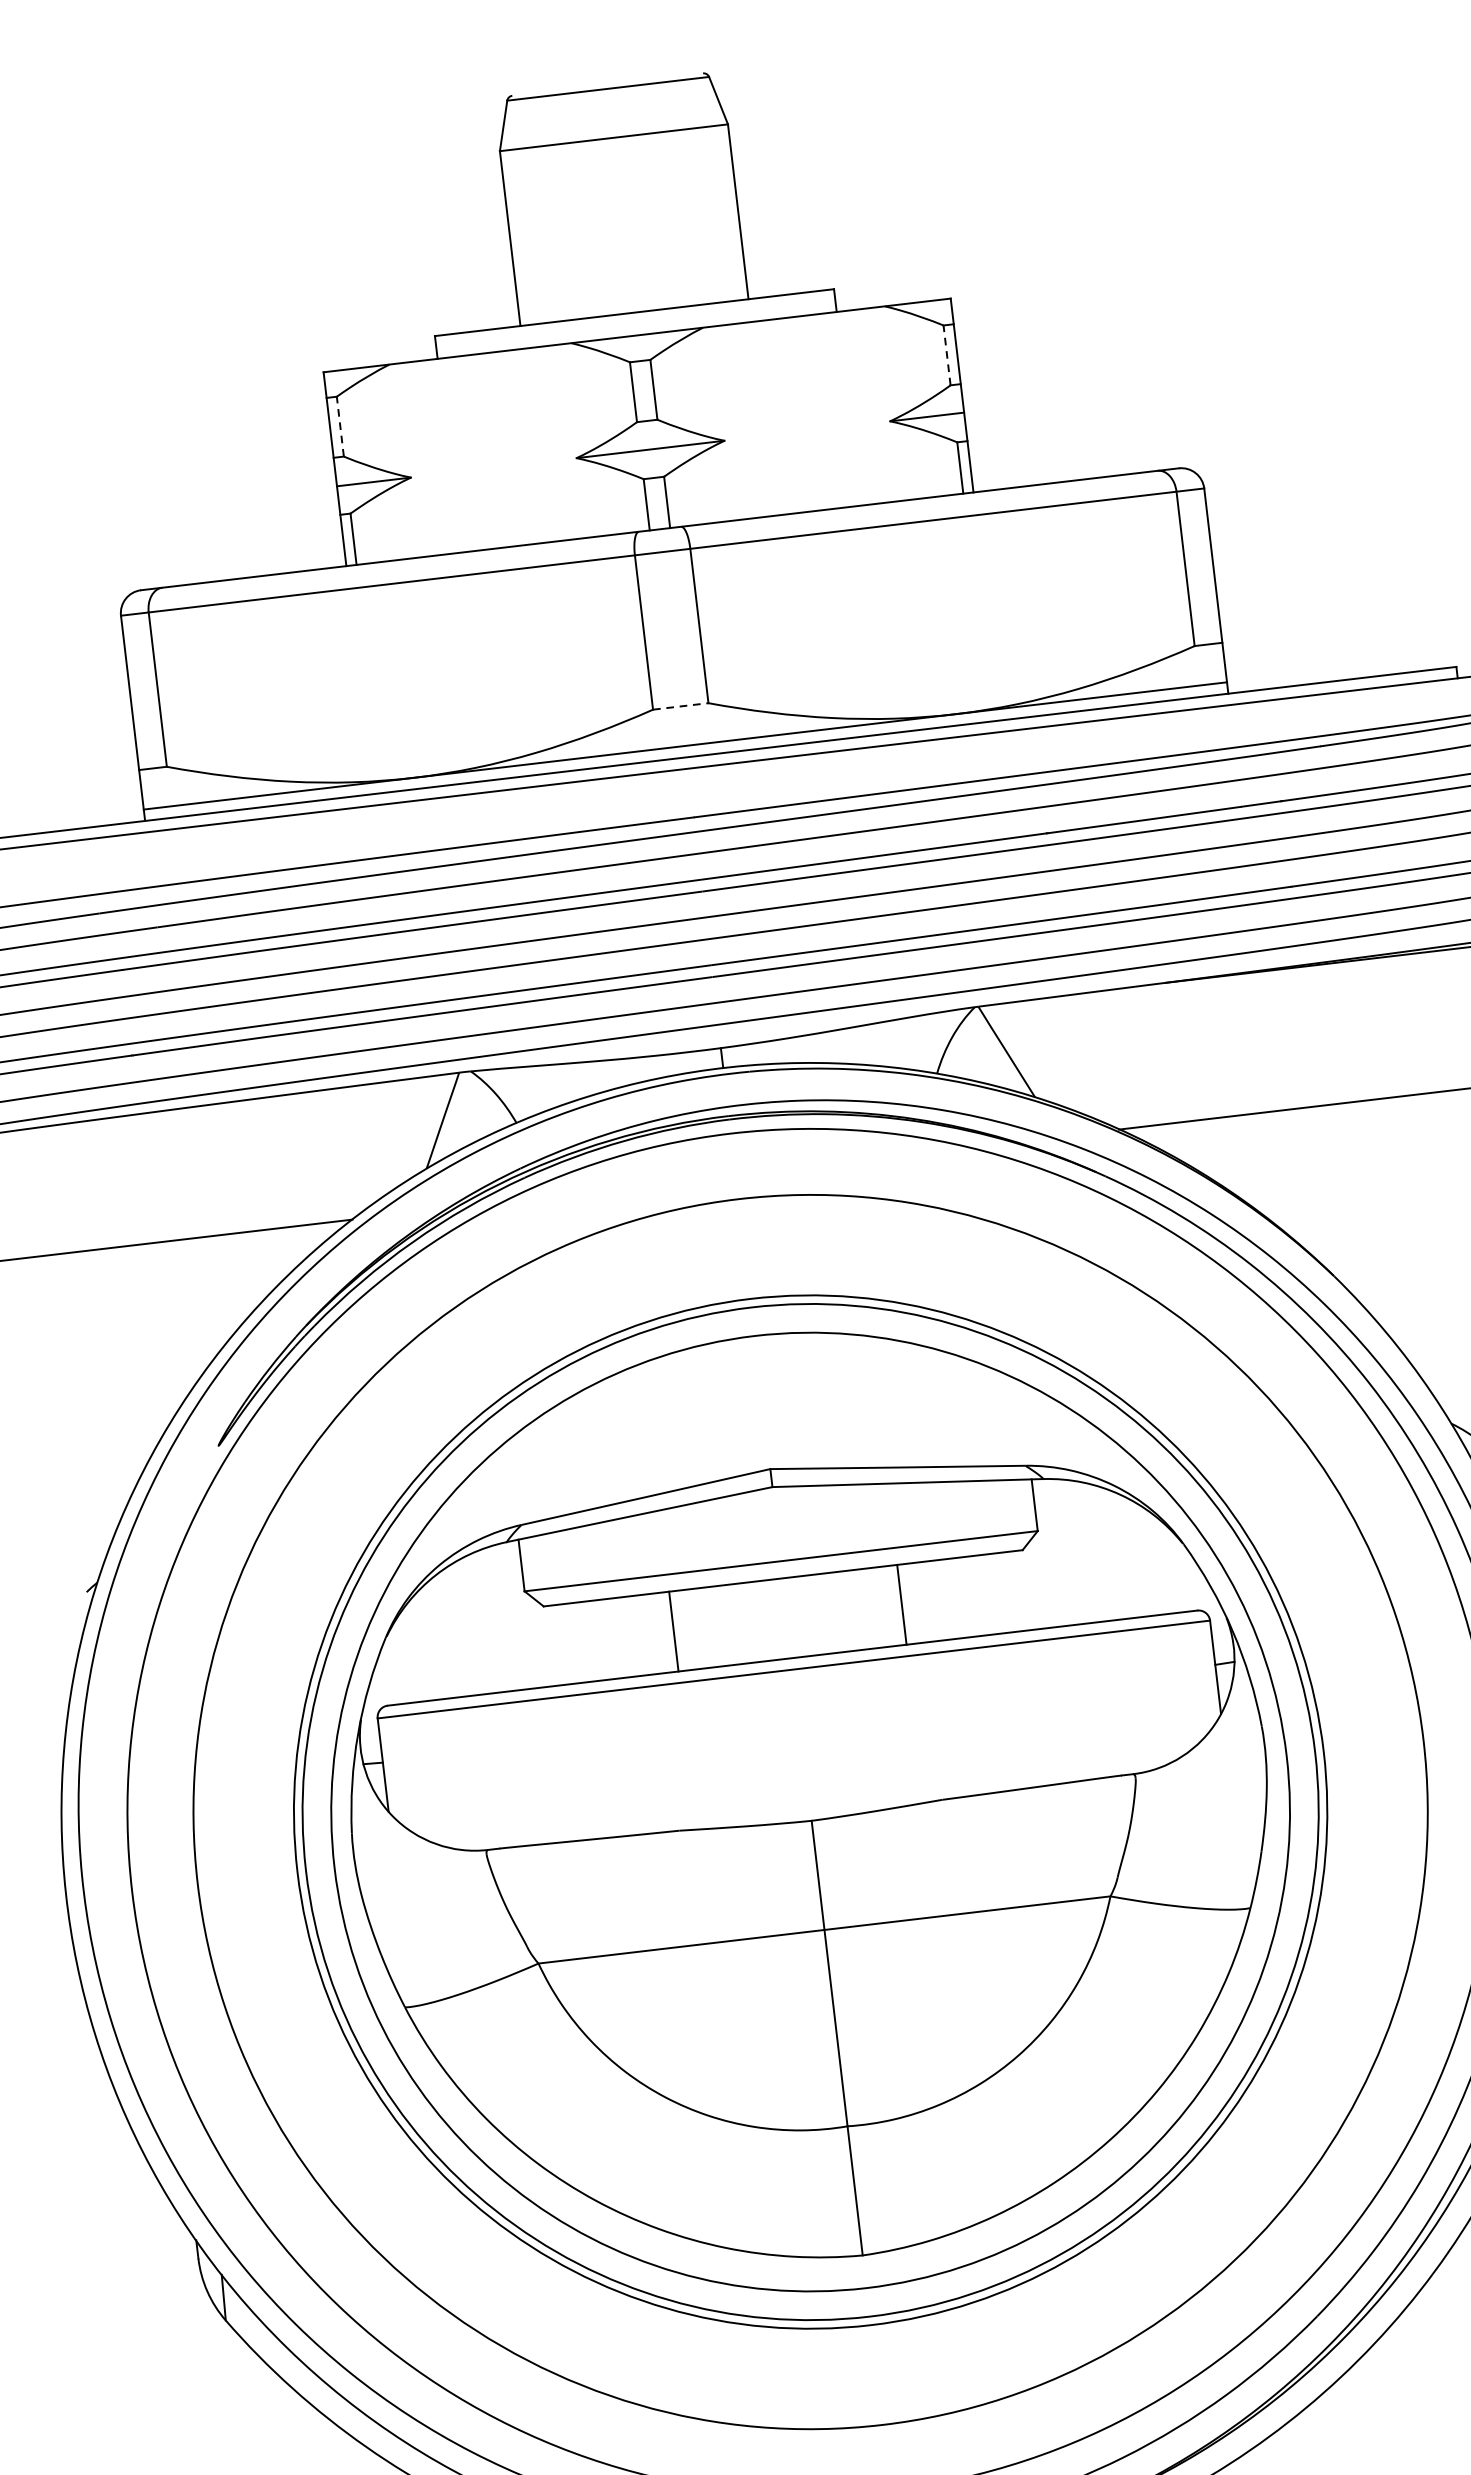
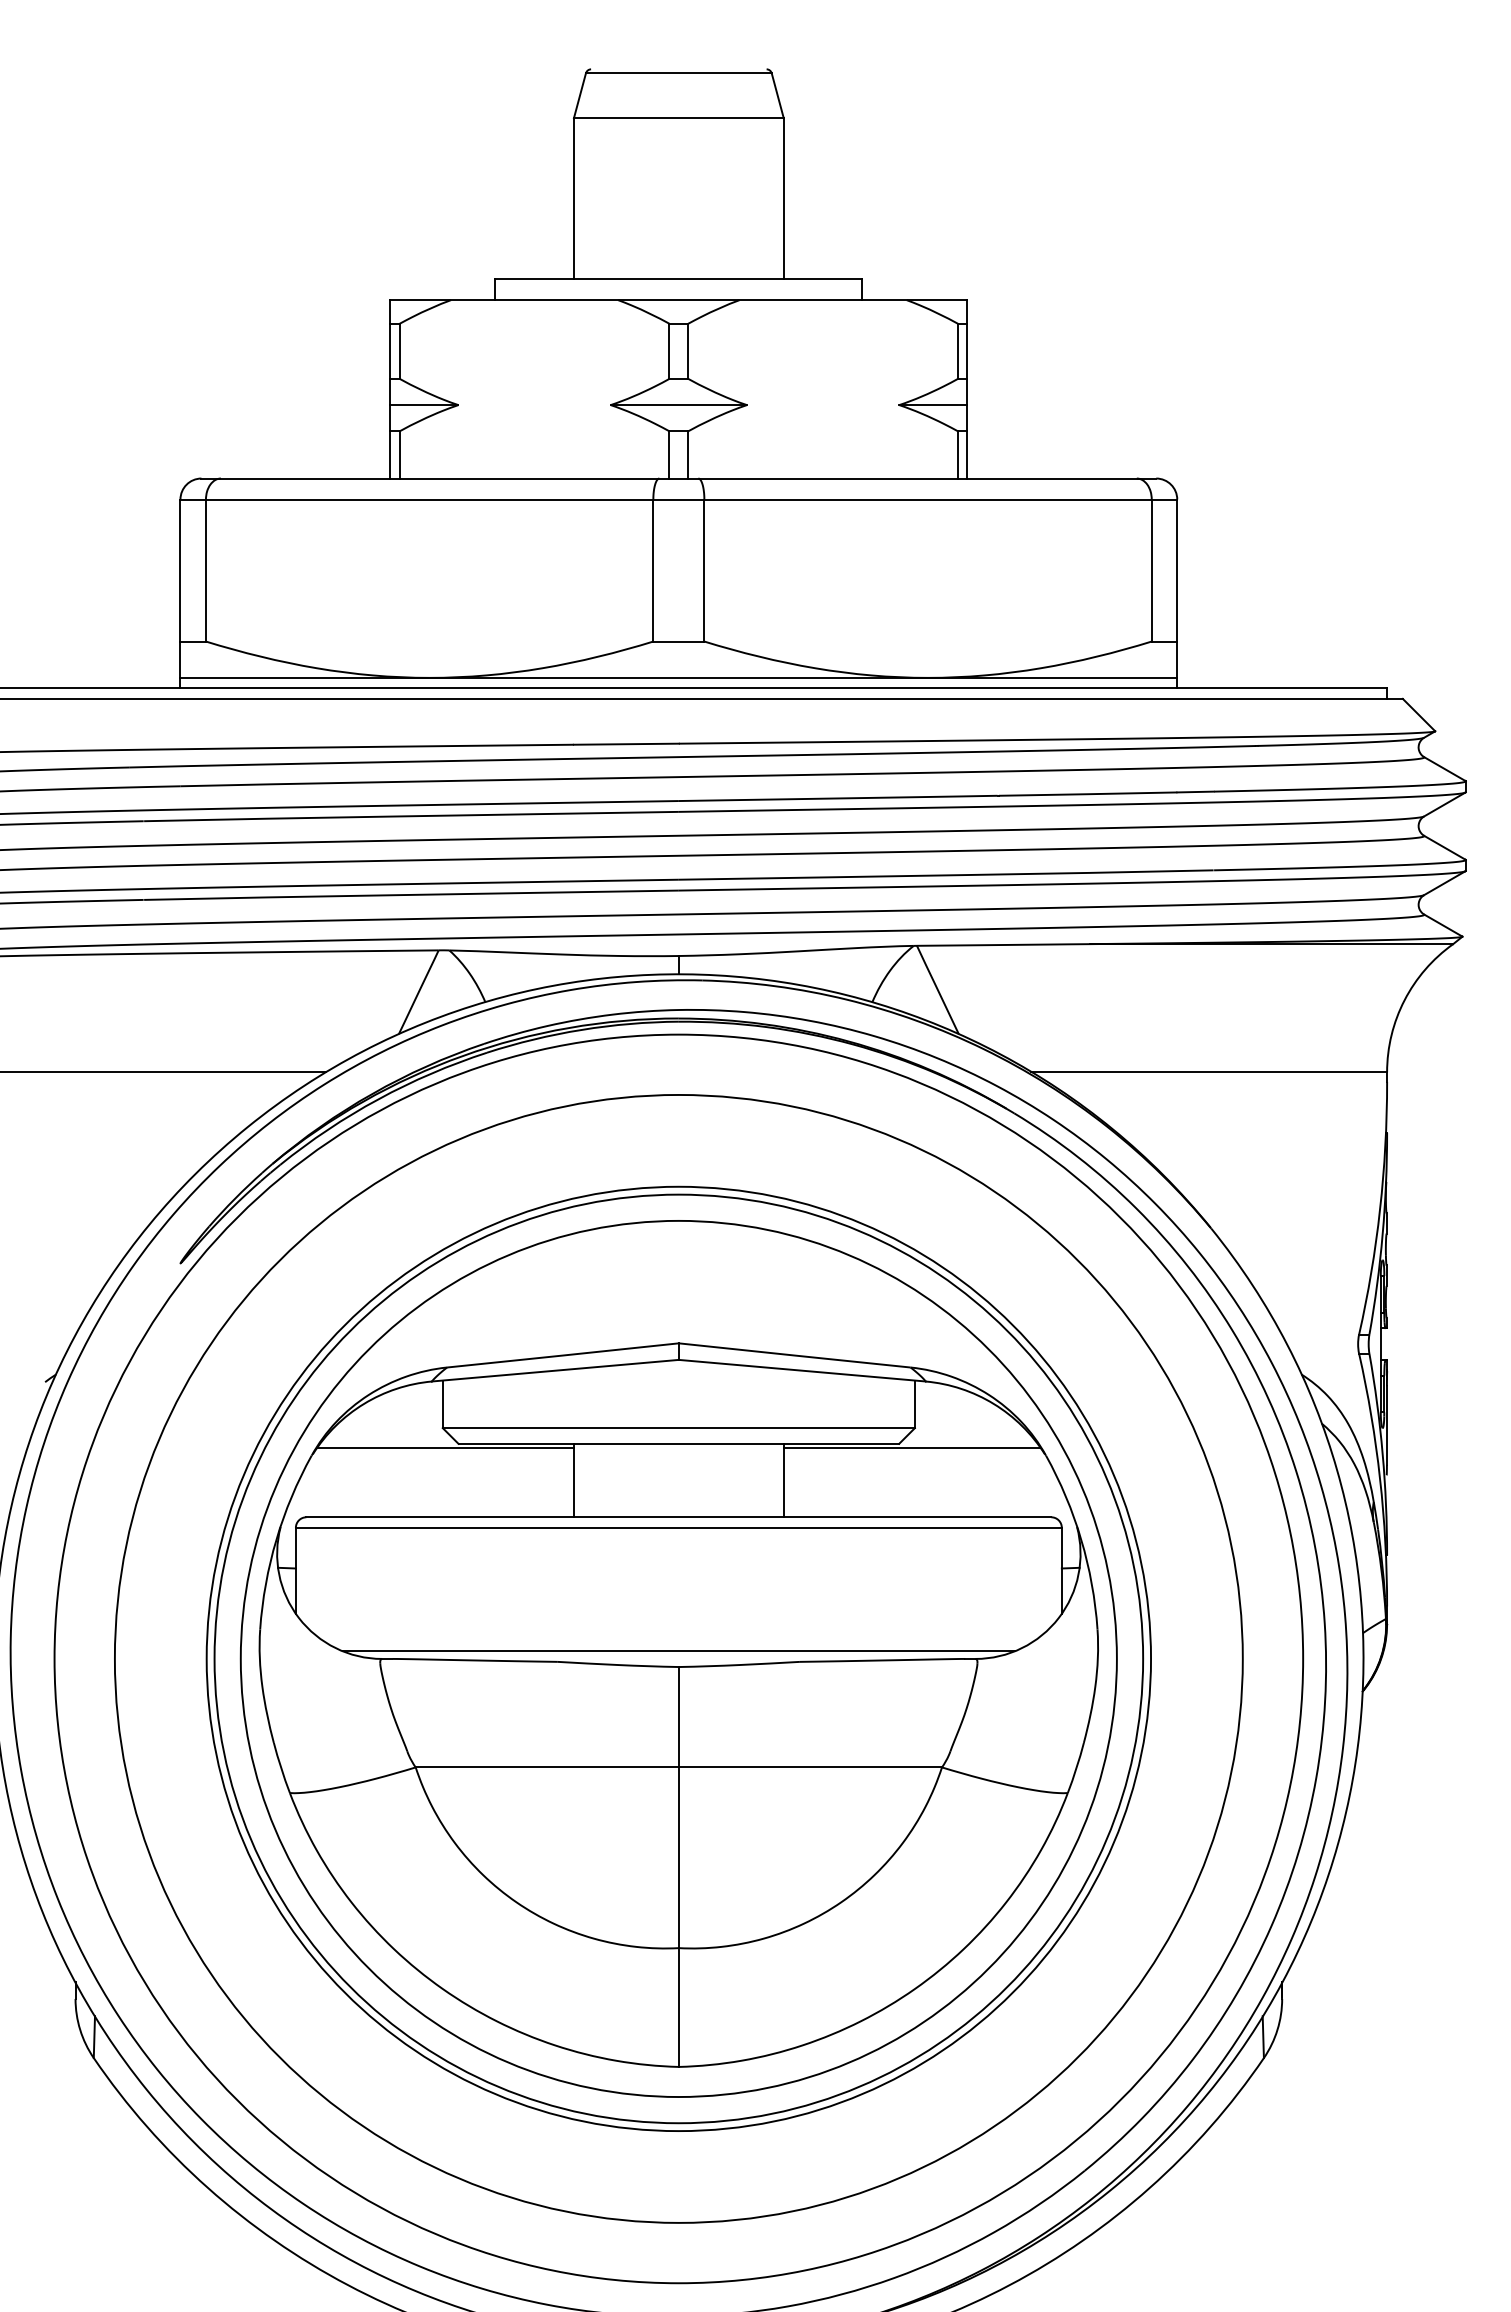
line: (947, 355) -> (958, 351), dashed -> solid
line: (340, 426) -> (399, 351), dashed -> solid
line: (681, 706) -> (679, 641), dashed -> solid
line: (1036, 1552) -> (911, 1447), added
line: (530, 1612) -> (445, 1447), added
line: (809, 1804) -> (678, 1651), added

